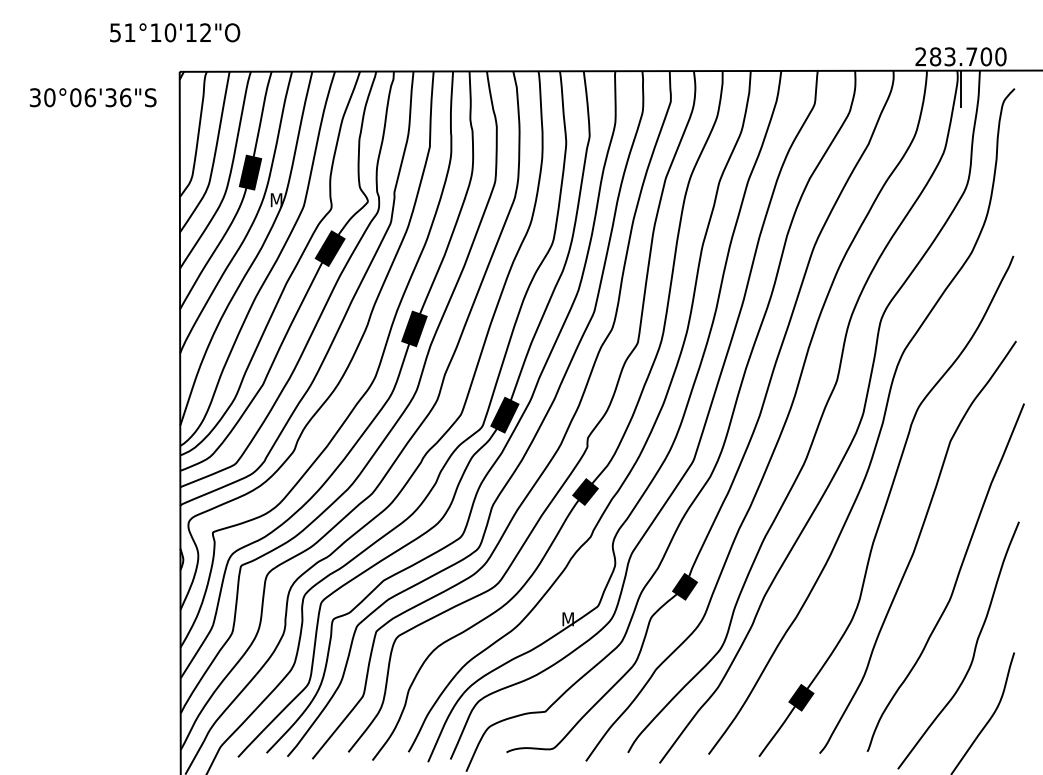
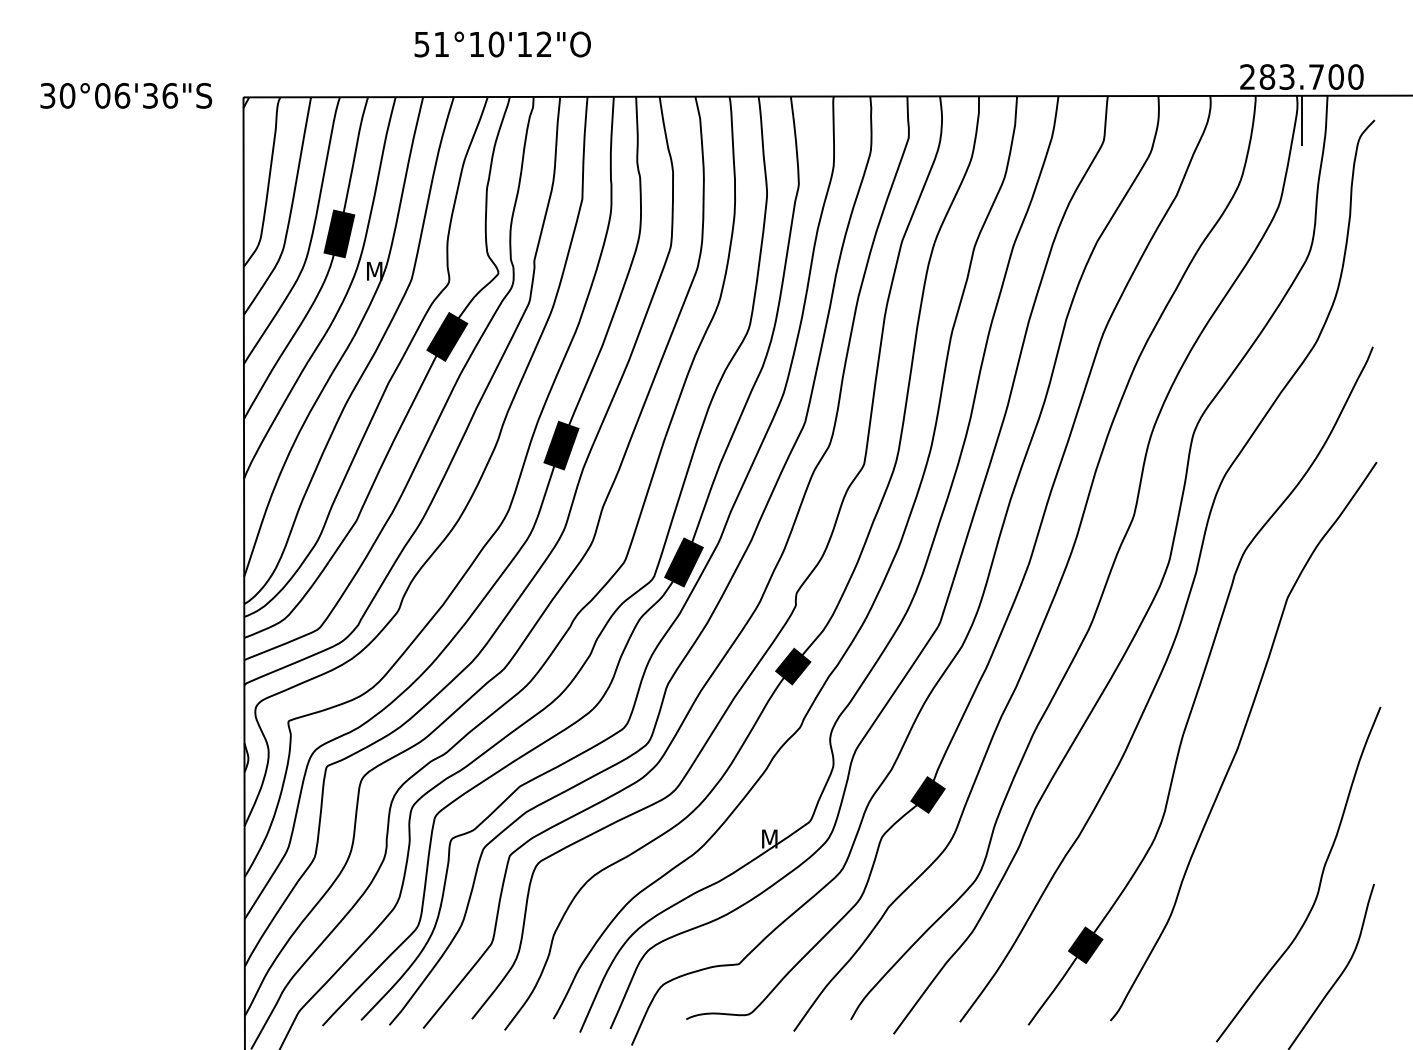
text: (175, 32) -> (503, 44), moved
text: (92, 97) -> (125, 95), moved
curve: (955, 580) -> (1294, 786), removed

